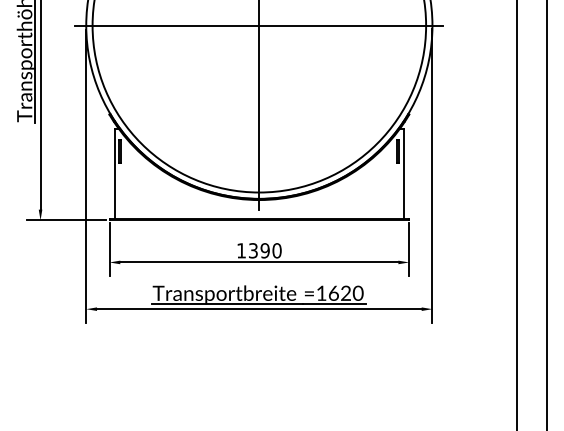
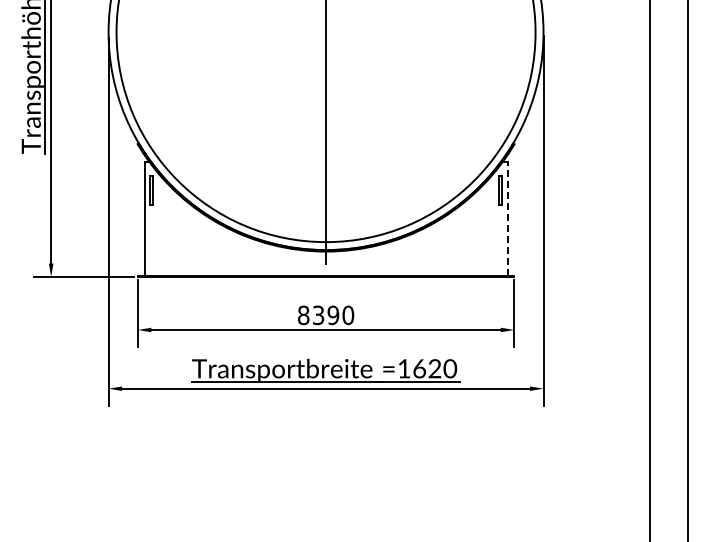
line: (259, 25) -> (326, 32), removed
line: (403, 173) -> (507, 218), solid -> dashed
text: (241, 250) -> (303, 315), 1390 -> 8390

